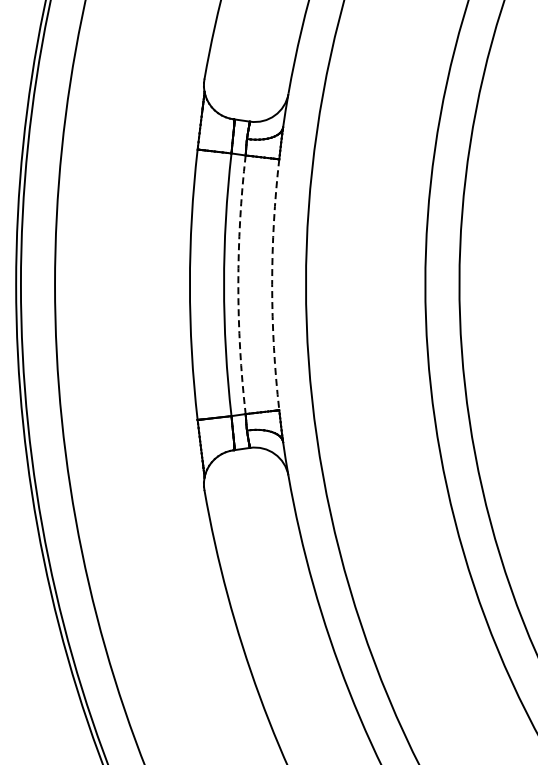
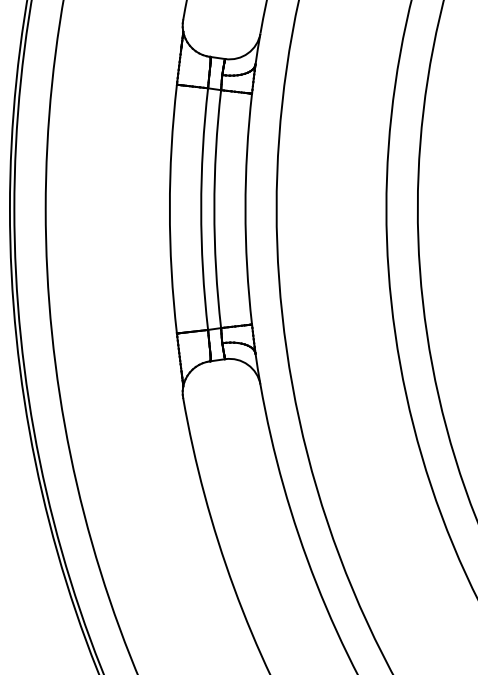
arc: (238, 284) -> (214, 208), dashed -> solid
arc: (272, 284) -> (245, 208), dashed -> solid

